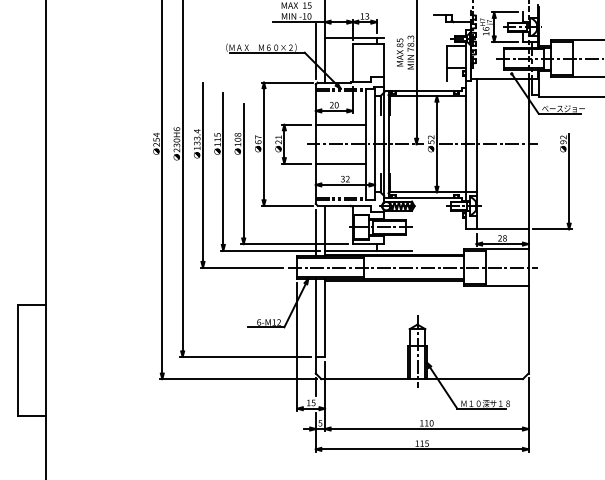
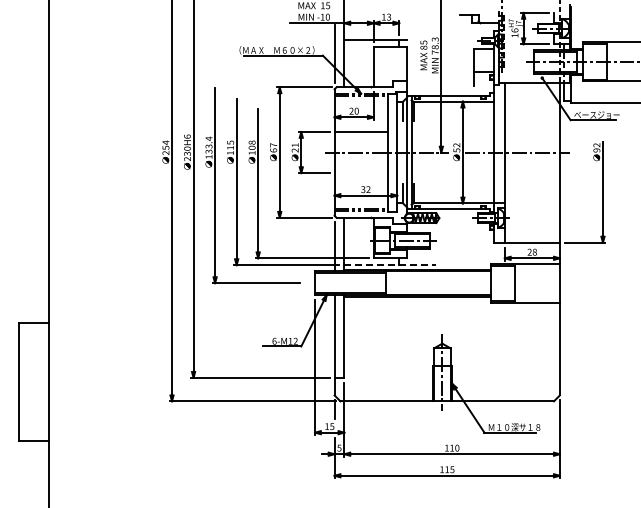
line: (340, 163) -> (360, 173), removed
line: (368, 250) -> (390, 265), solid -> dashed
line: (412, 267) -> (437, 283), removed

